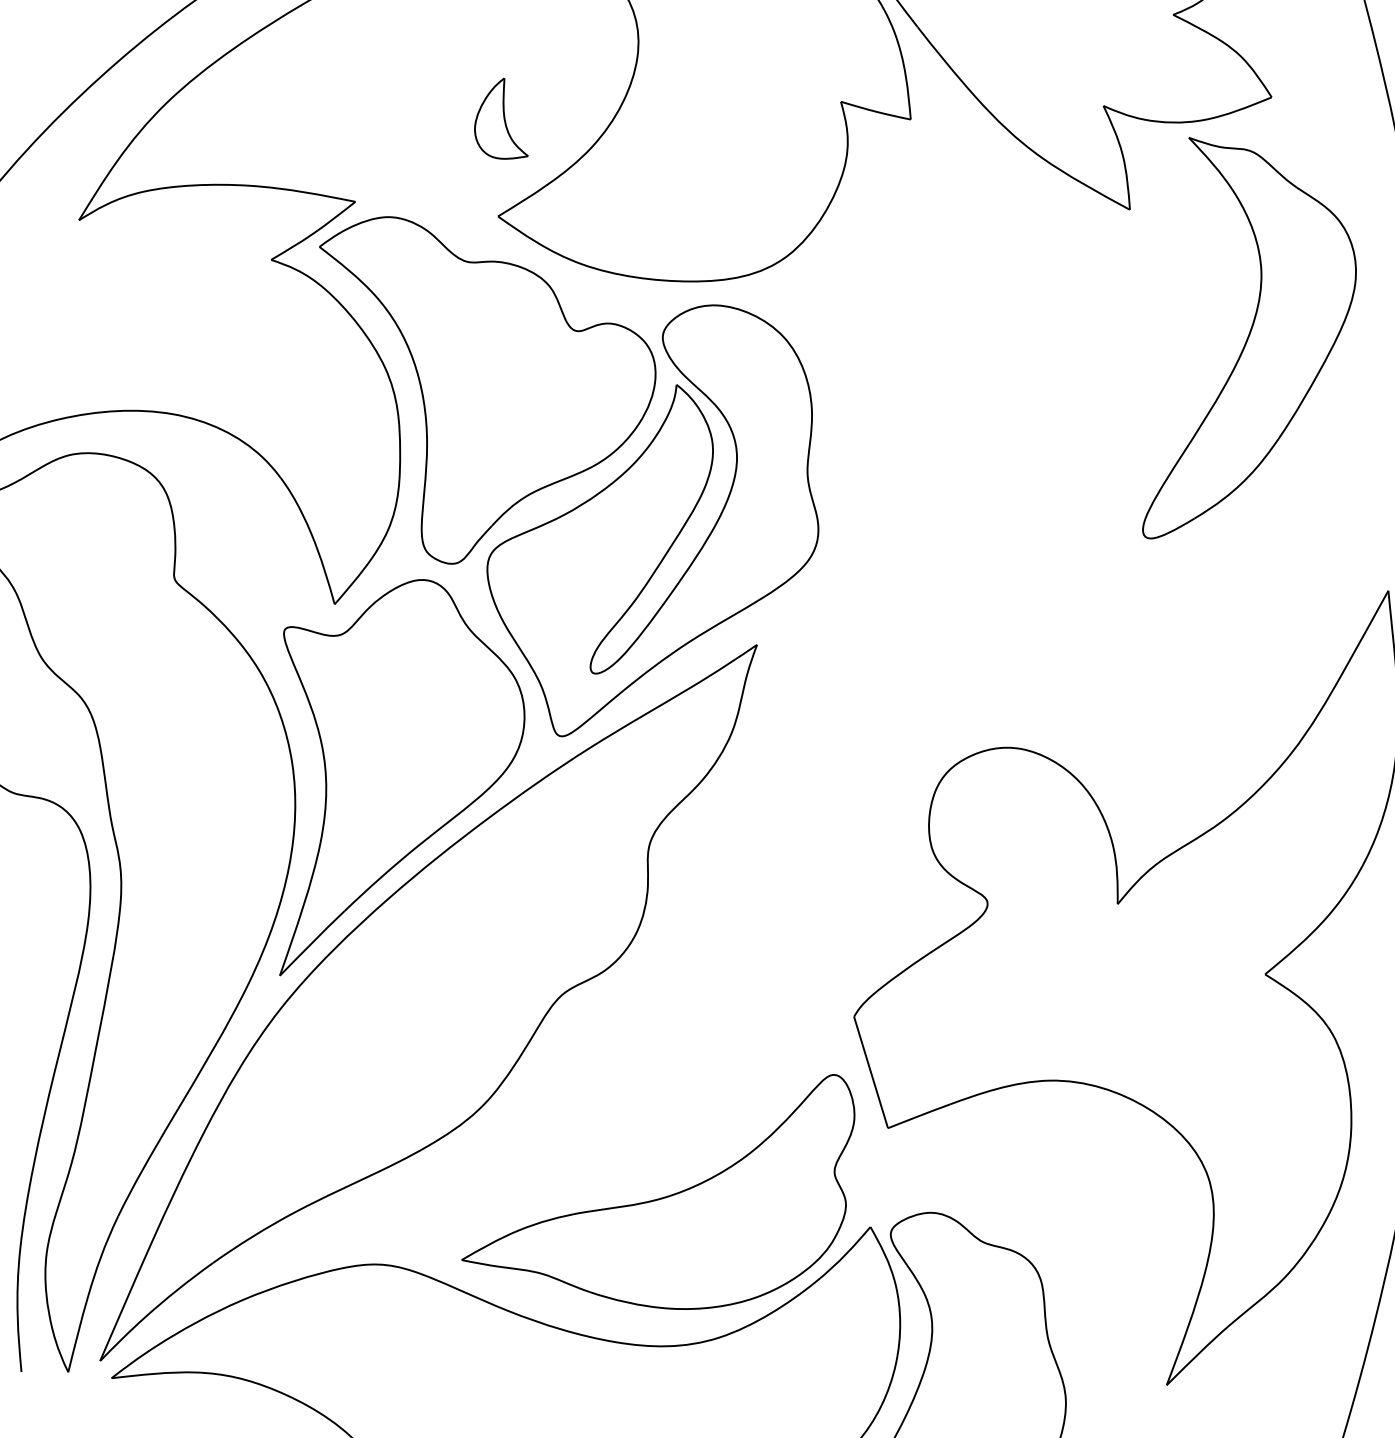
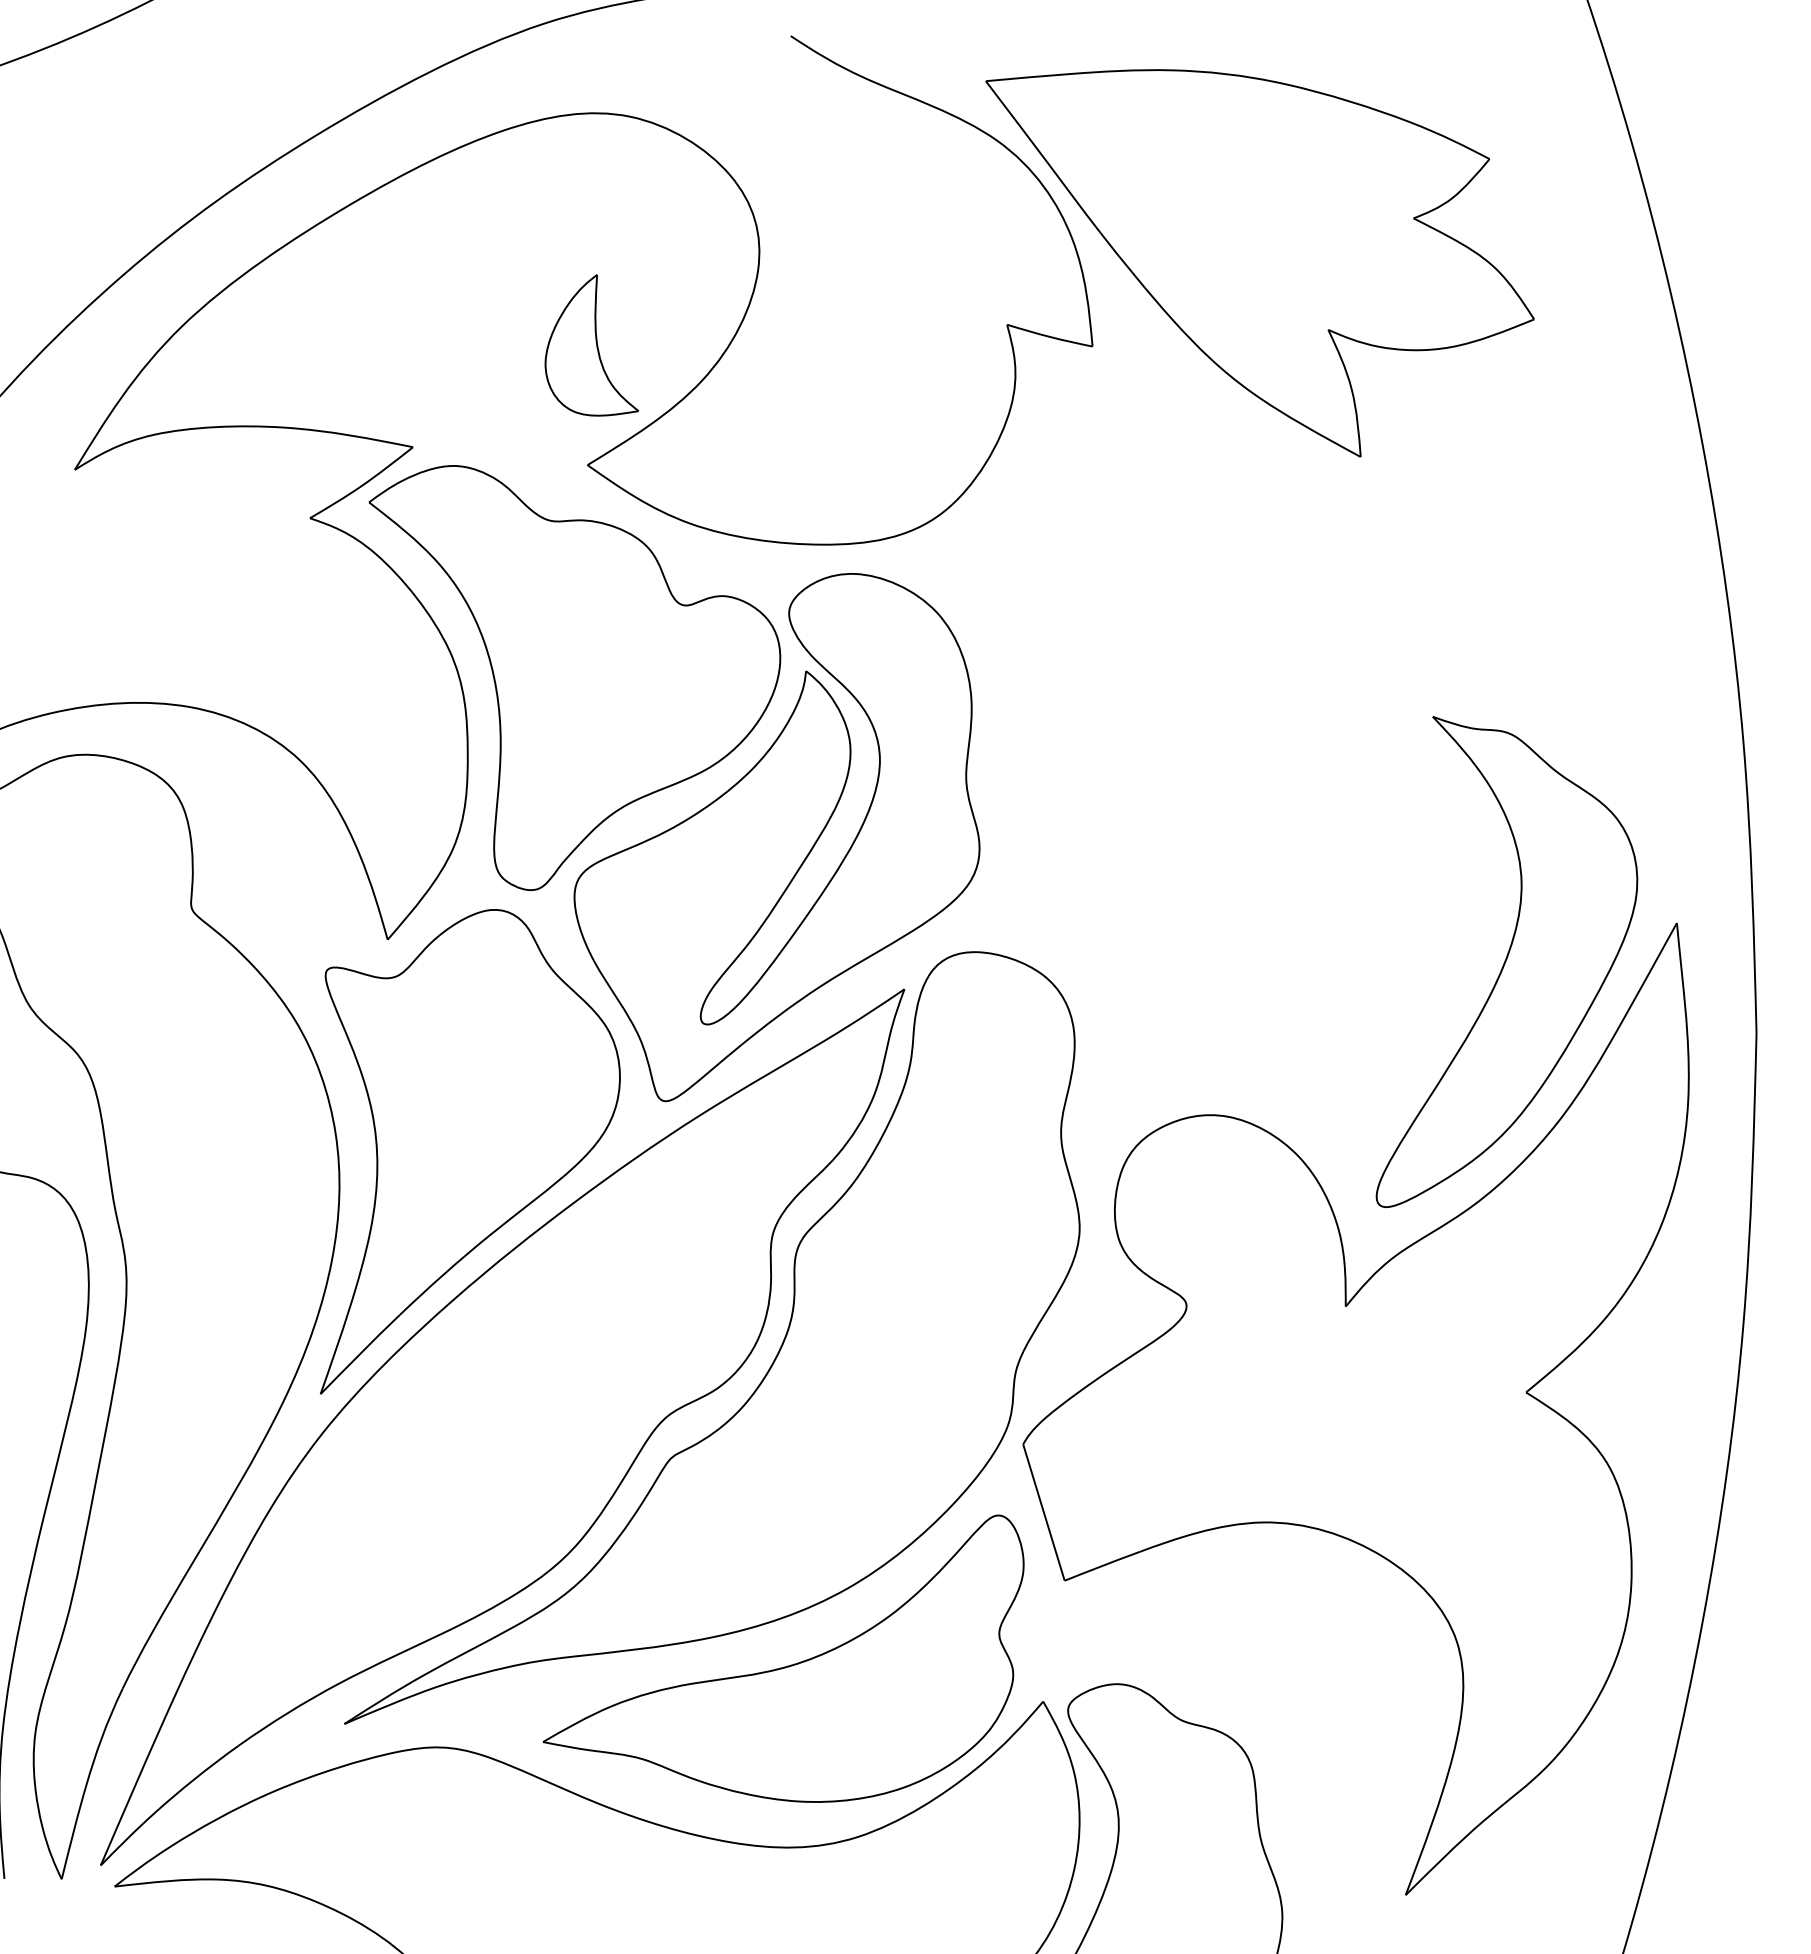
part: (501, 118) -> (591, 345), size x1.43
part: (1249, 337) -> (1506, 961), moved
part: (644, 958) -> (766, 1372), added

